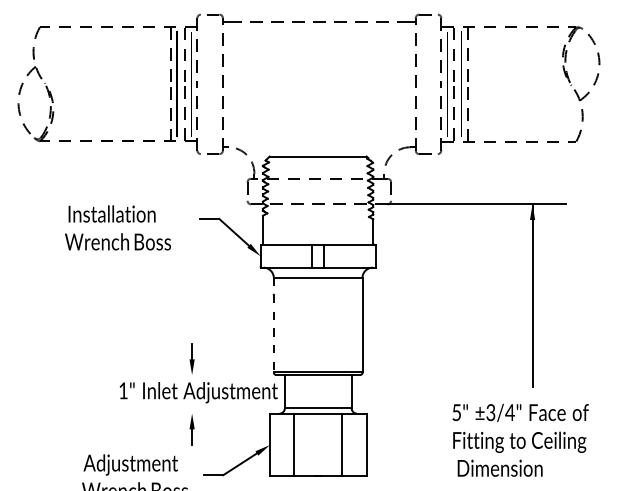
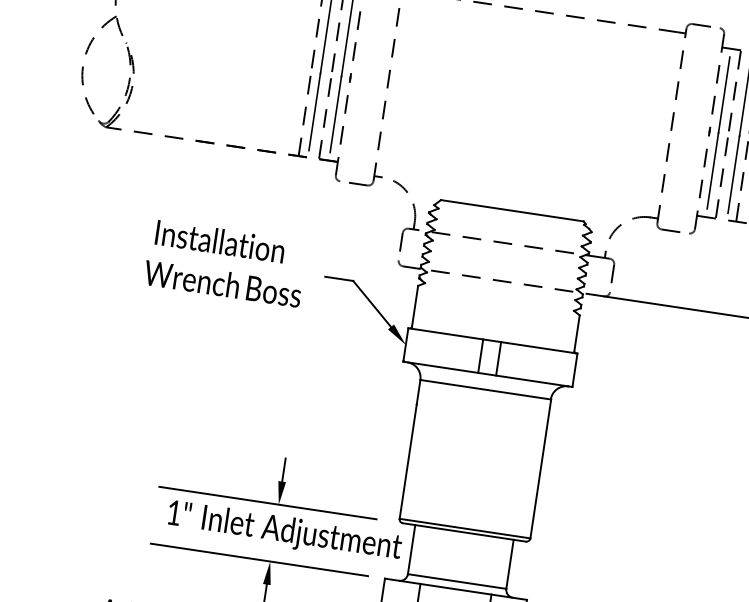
text: (117, 227) -> (225, 262), moved
line: (273, 325) -> (409, 449), dashed -> solid
line: (184, 375) -> (267, 503), added
line: (184, 413) -> (259, 559), added

